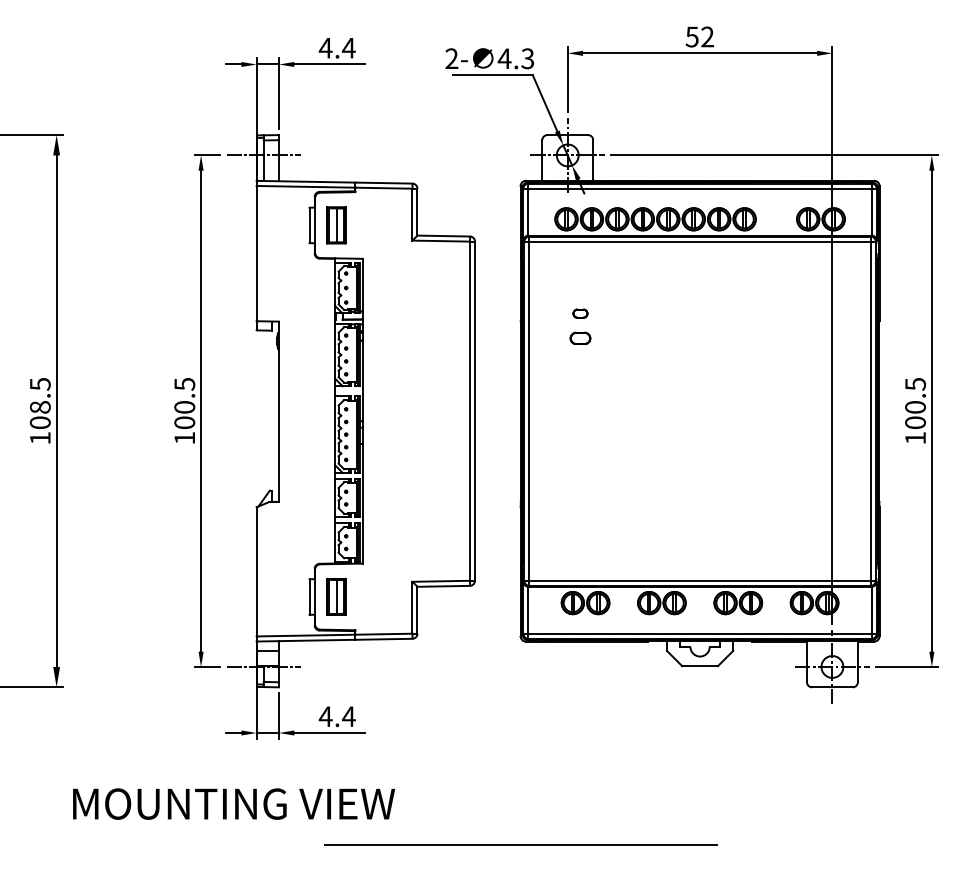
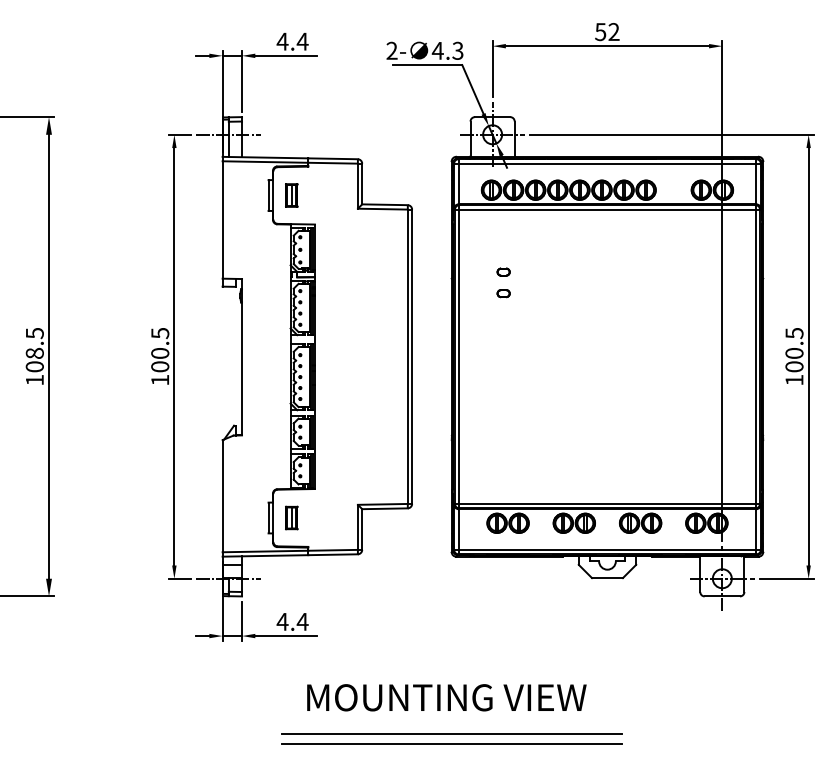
part: (335, 225) -> (291, 195), size x0.71
part: (580, 338) -> (503, 293), size x0.71
part: (335, 596) -> (291, 517), size x0.71
text: (234, 803) -> (447, 697), moved
line: (520, 857) -> (451, 744), added

